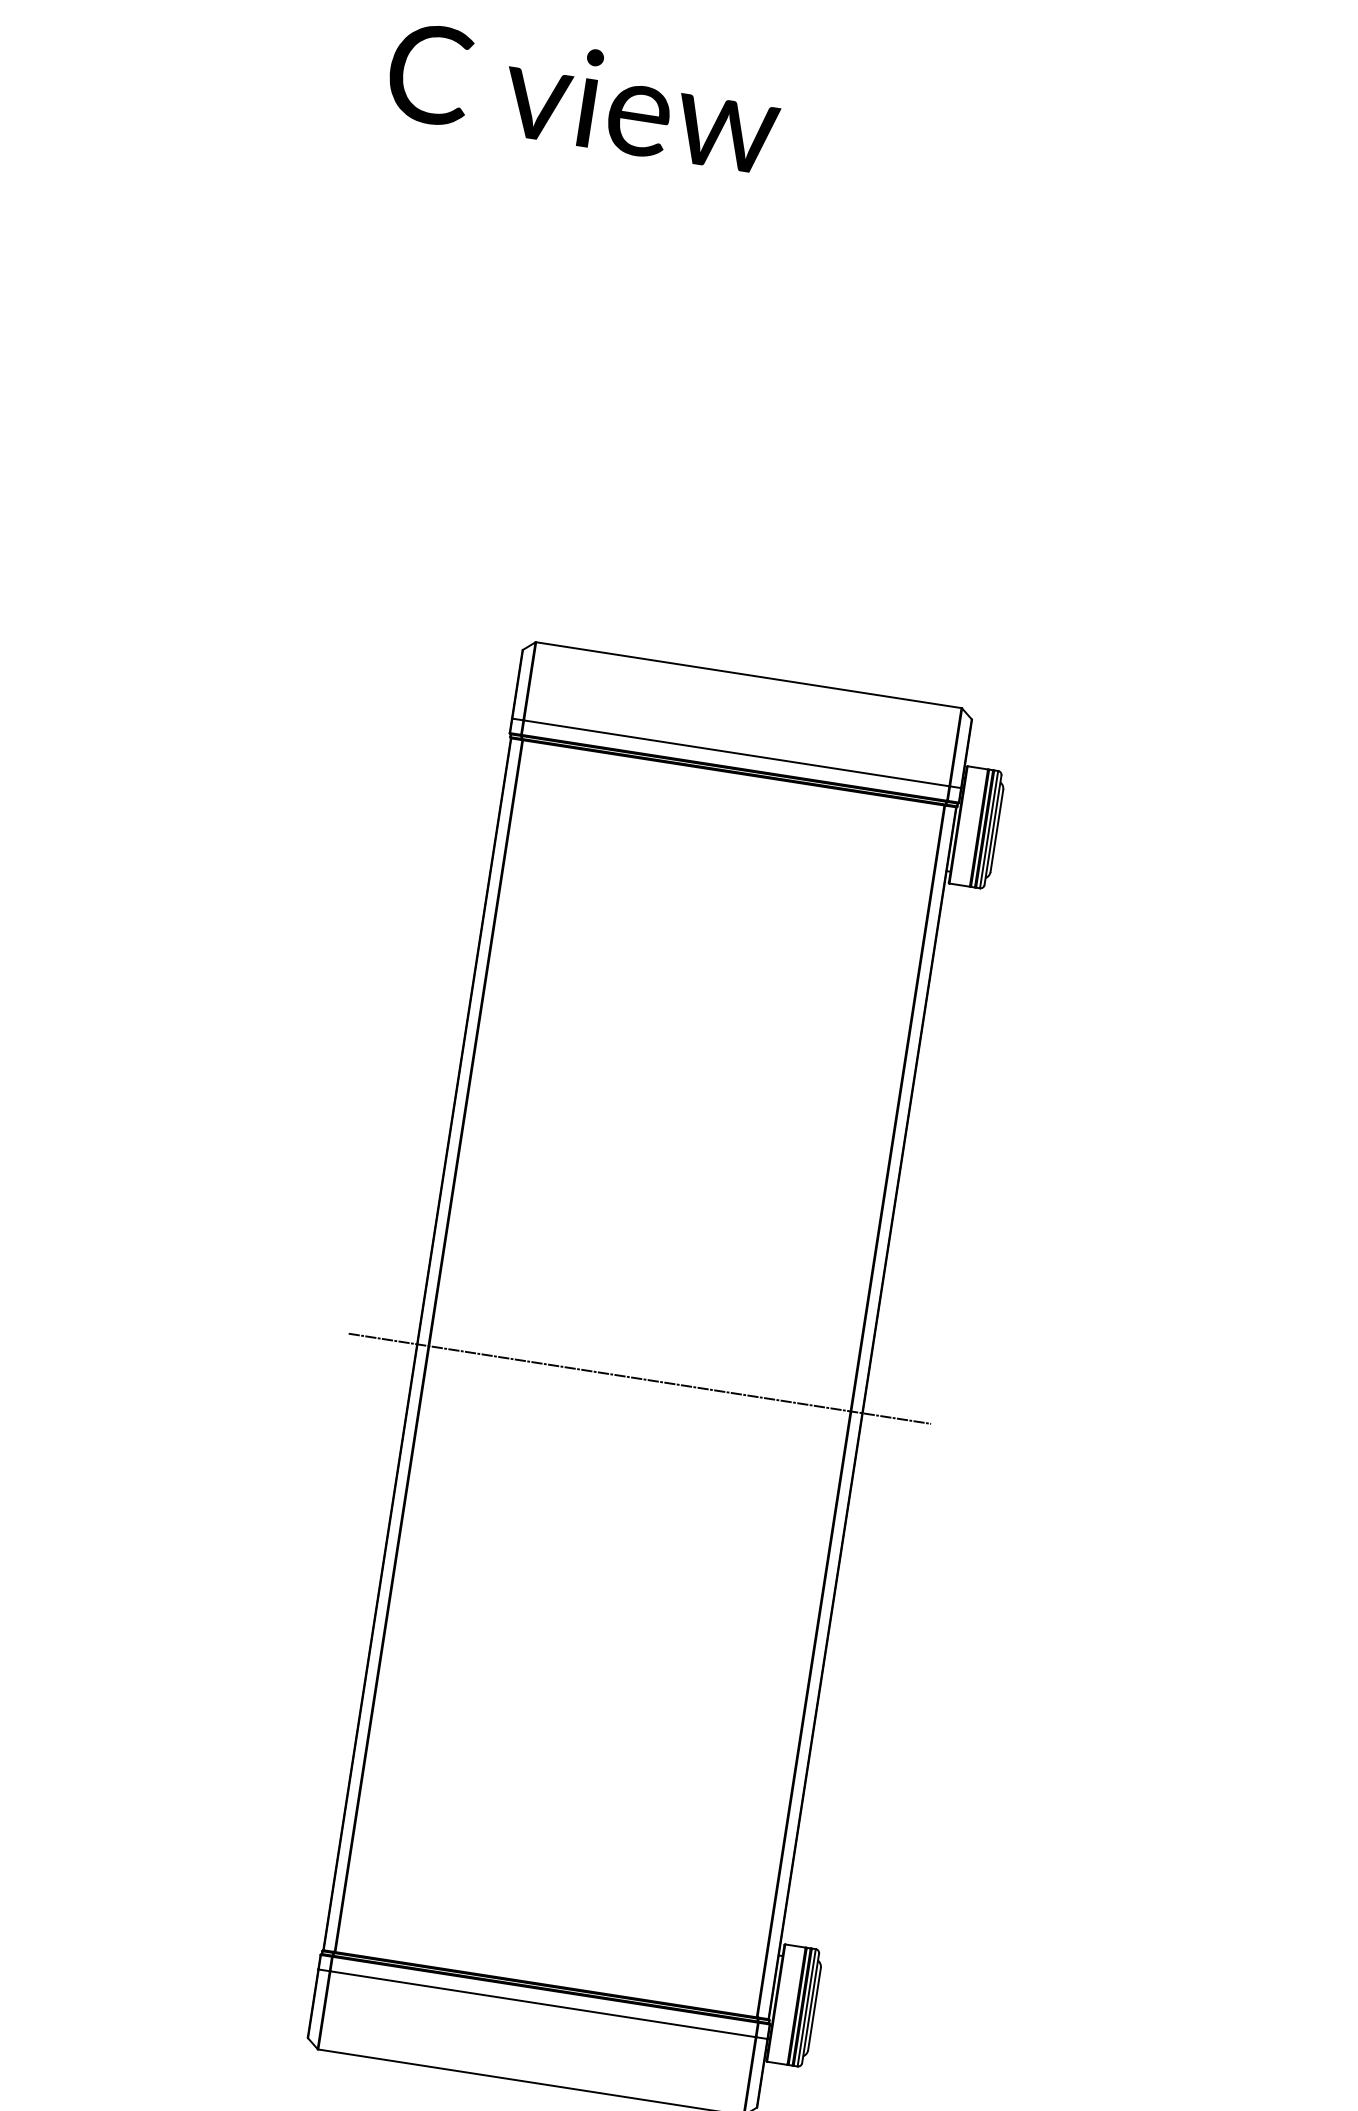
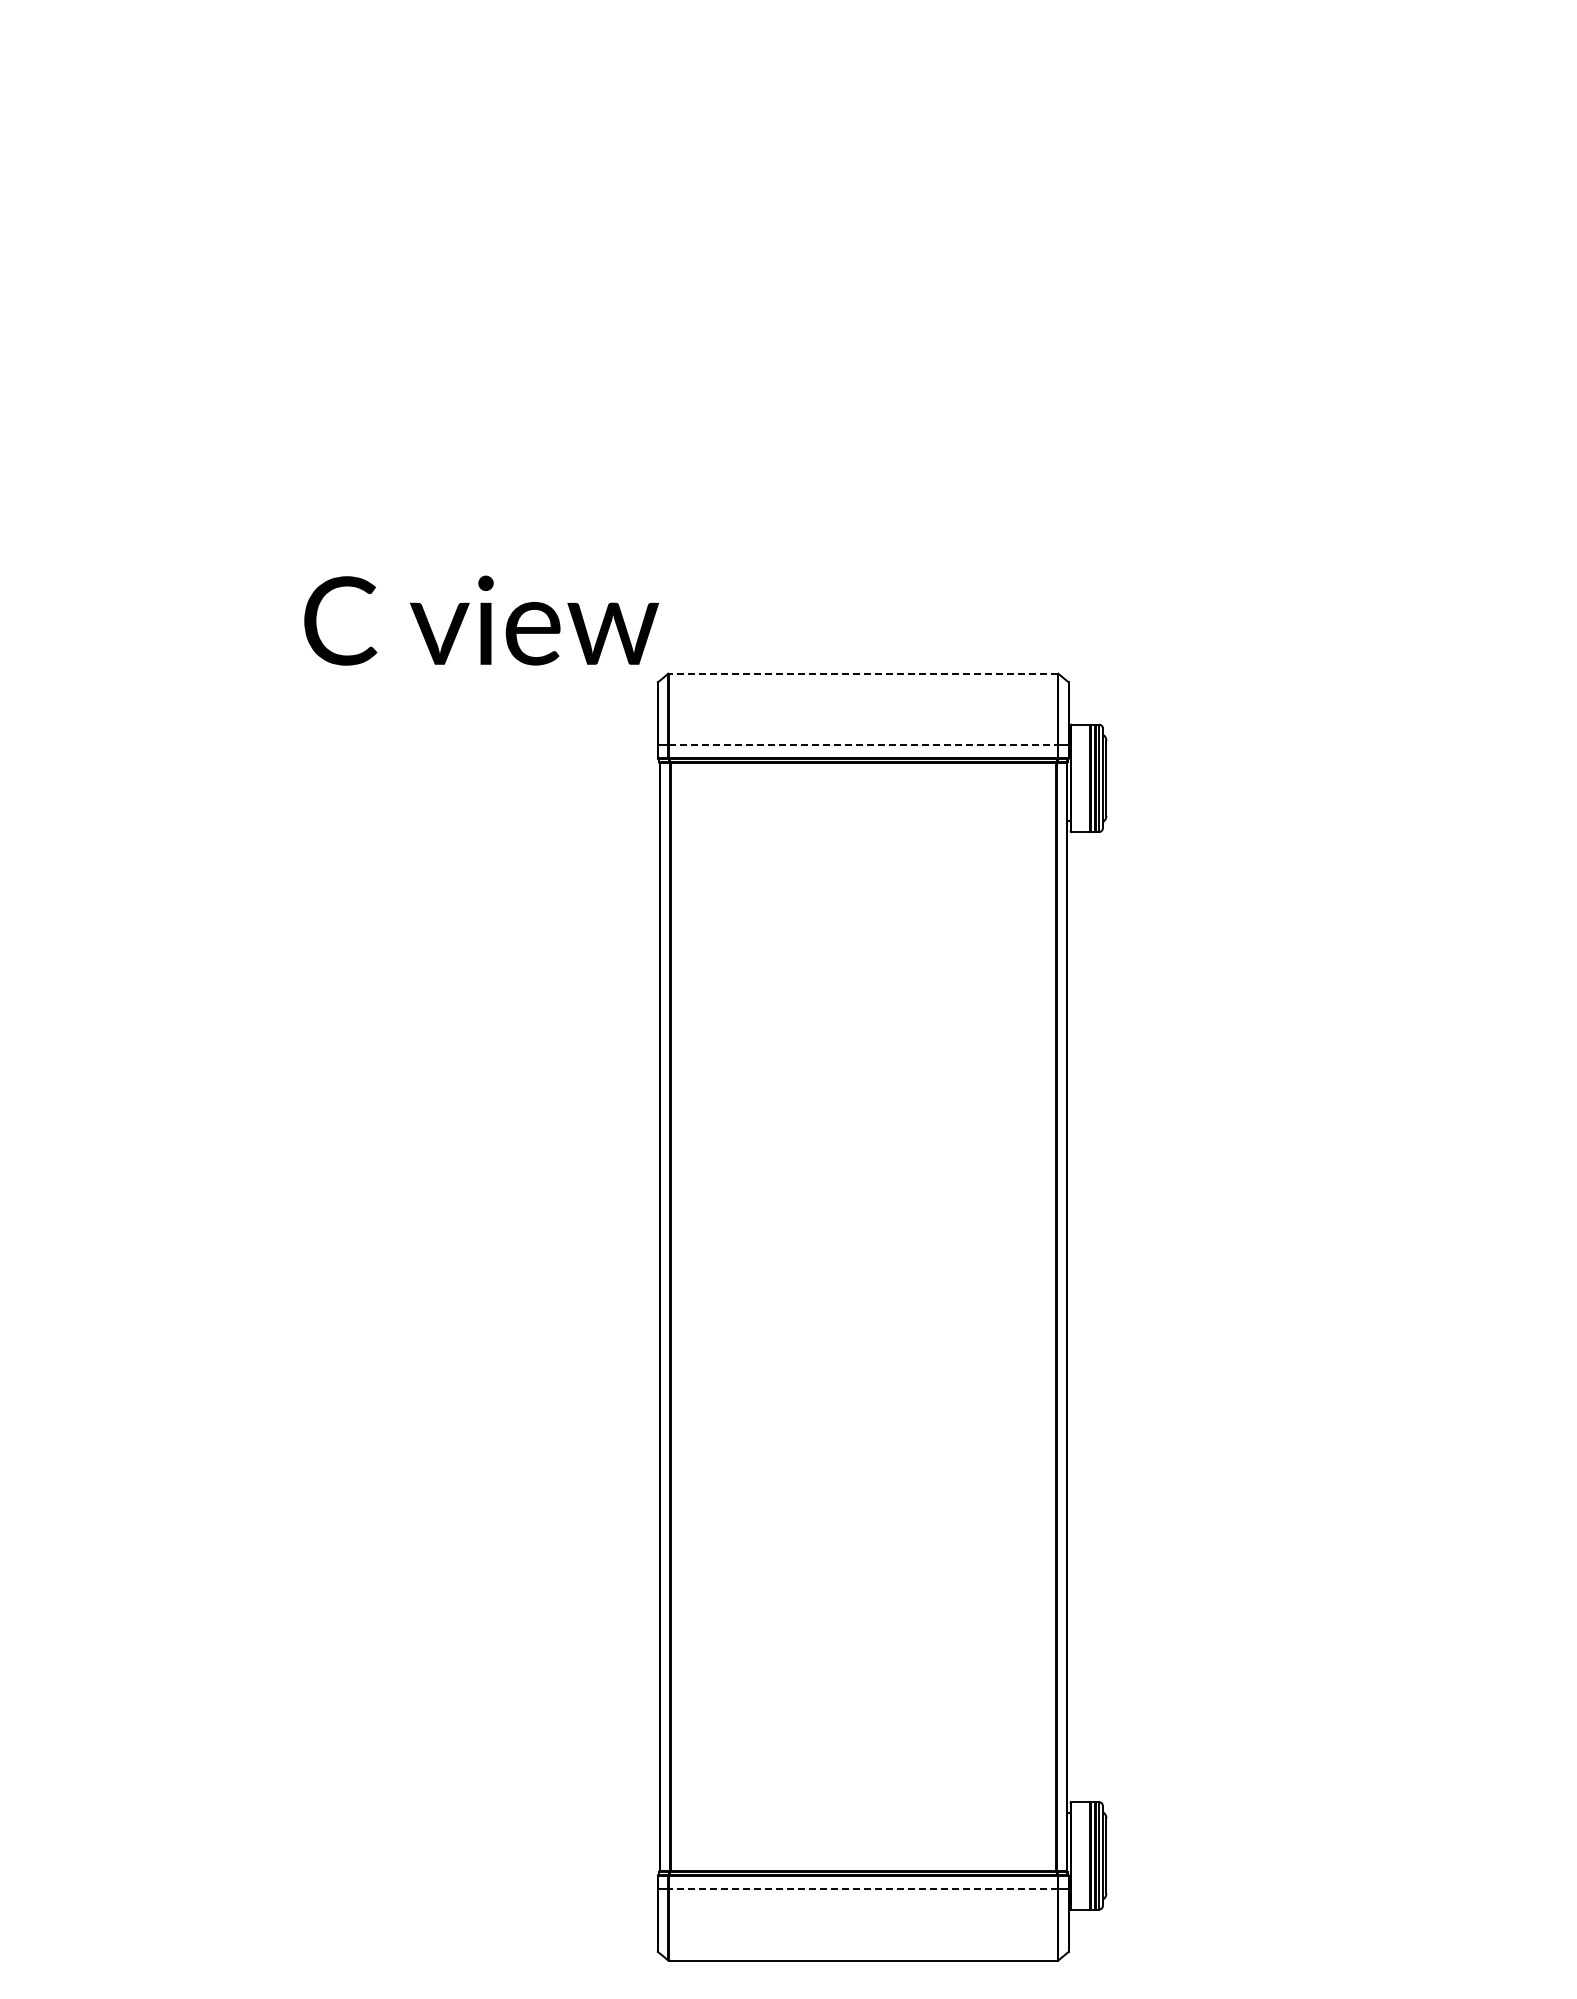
text: (584, 97) -> (481, 620), moved
line: (747, 674) -> (862, 673), solid -> dashed
line: (736, 753) -> (863, 745), solid -> dashed
line: (638, 1379) -> (862, 1317), removed
line: (542, 2004) -> (862, 1889), solid -> dashed

